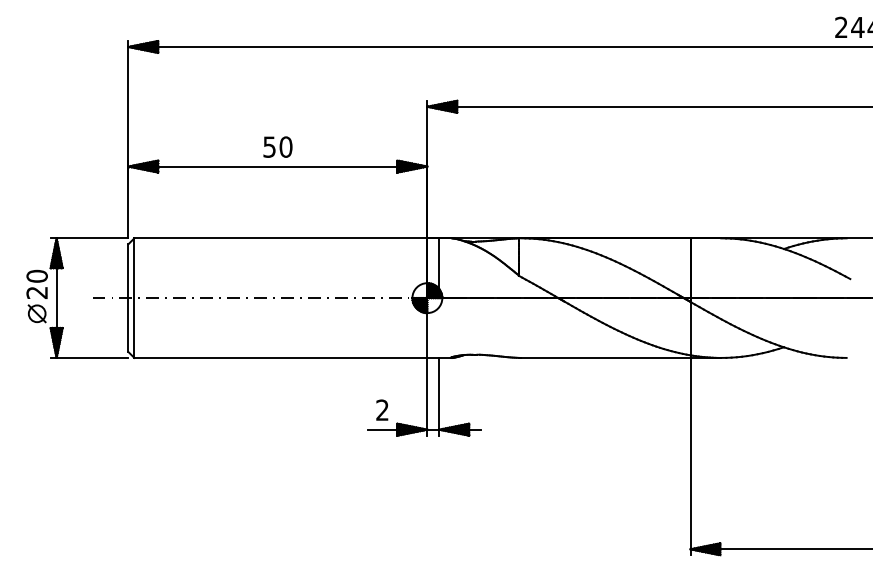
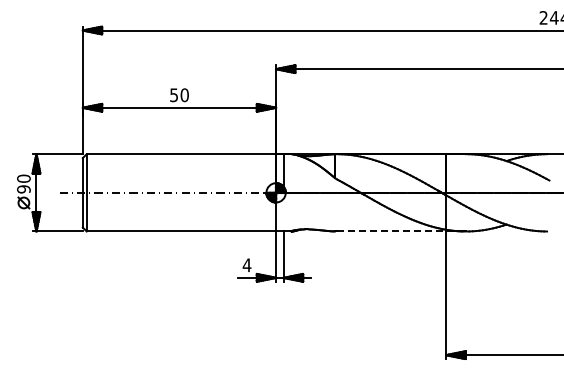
text: (36, 292) -> (23, 189), 20 -> 90
line: (605, 357) -> (391, 231), solid -> dashed
text: (381, 409) -> (246, 264), 2 -> 4

